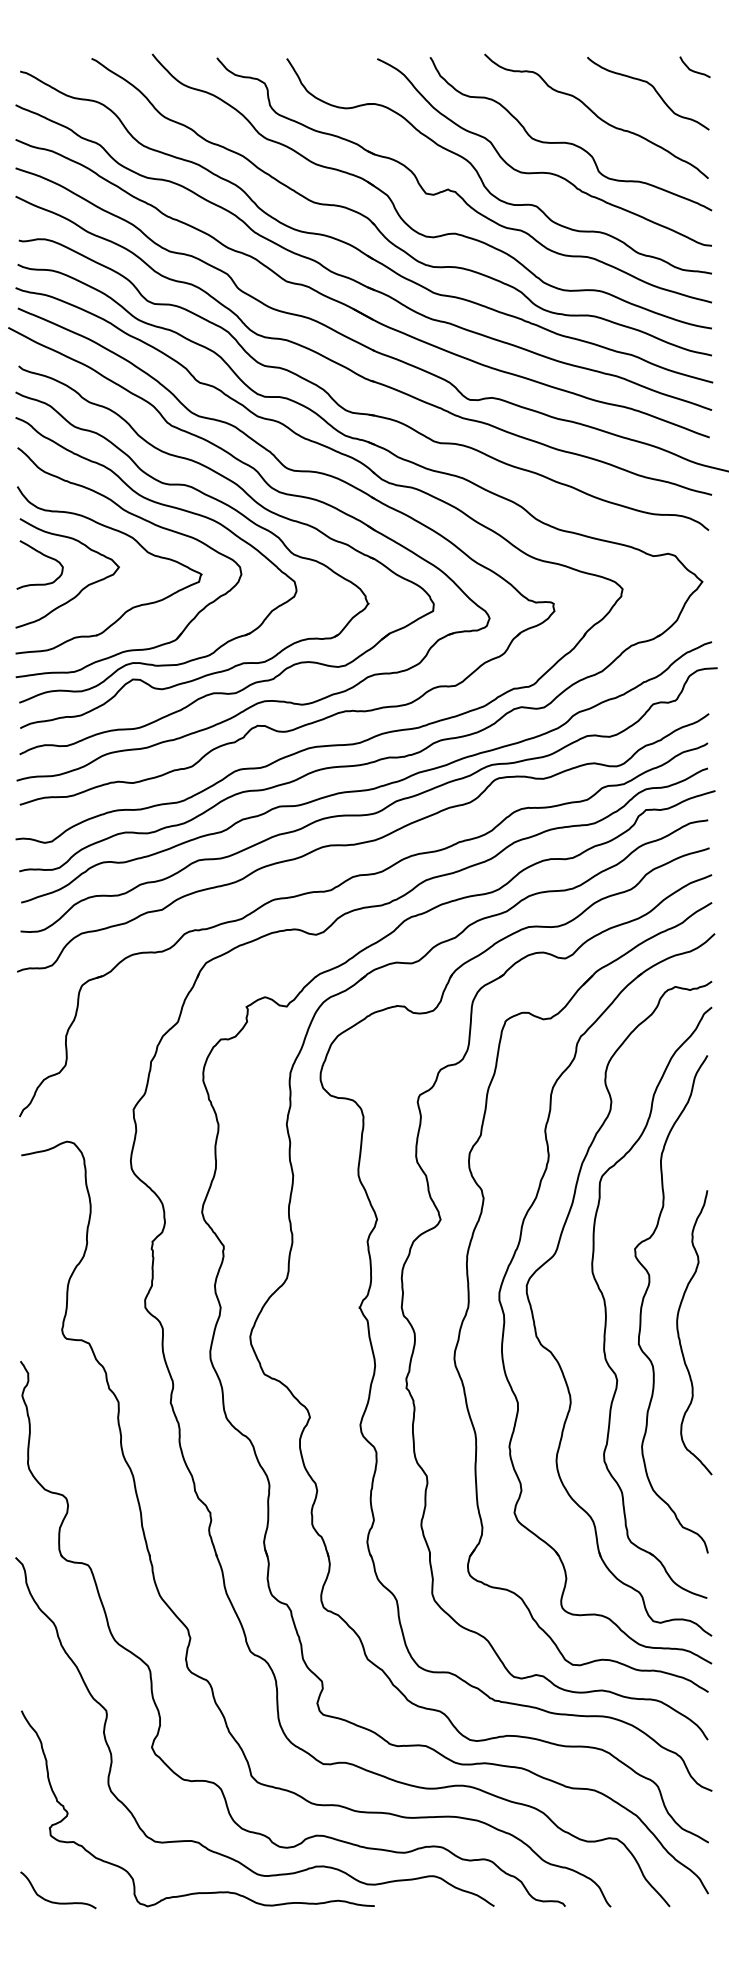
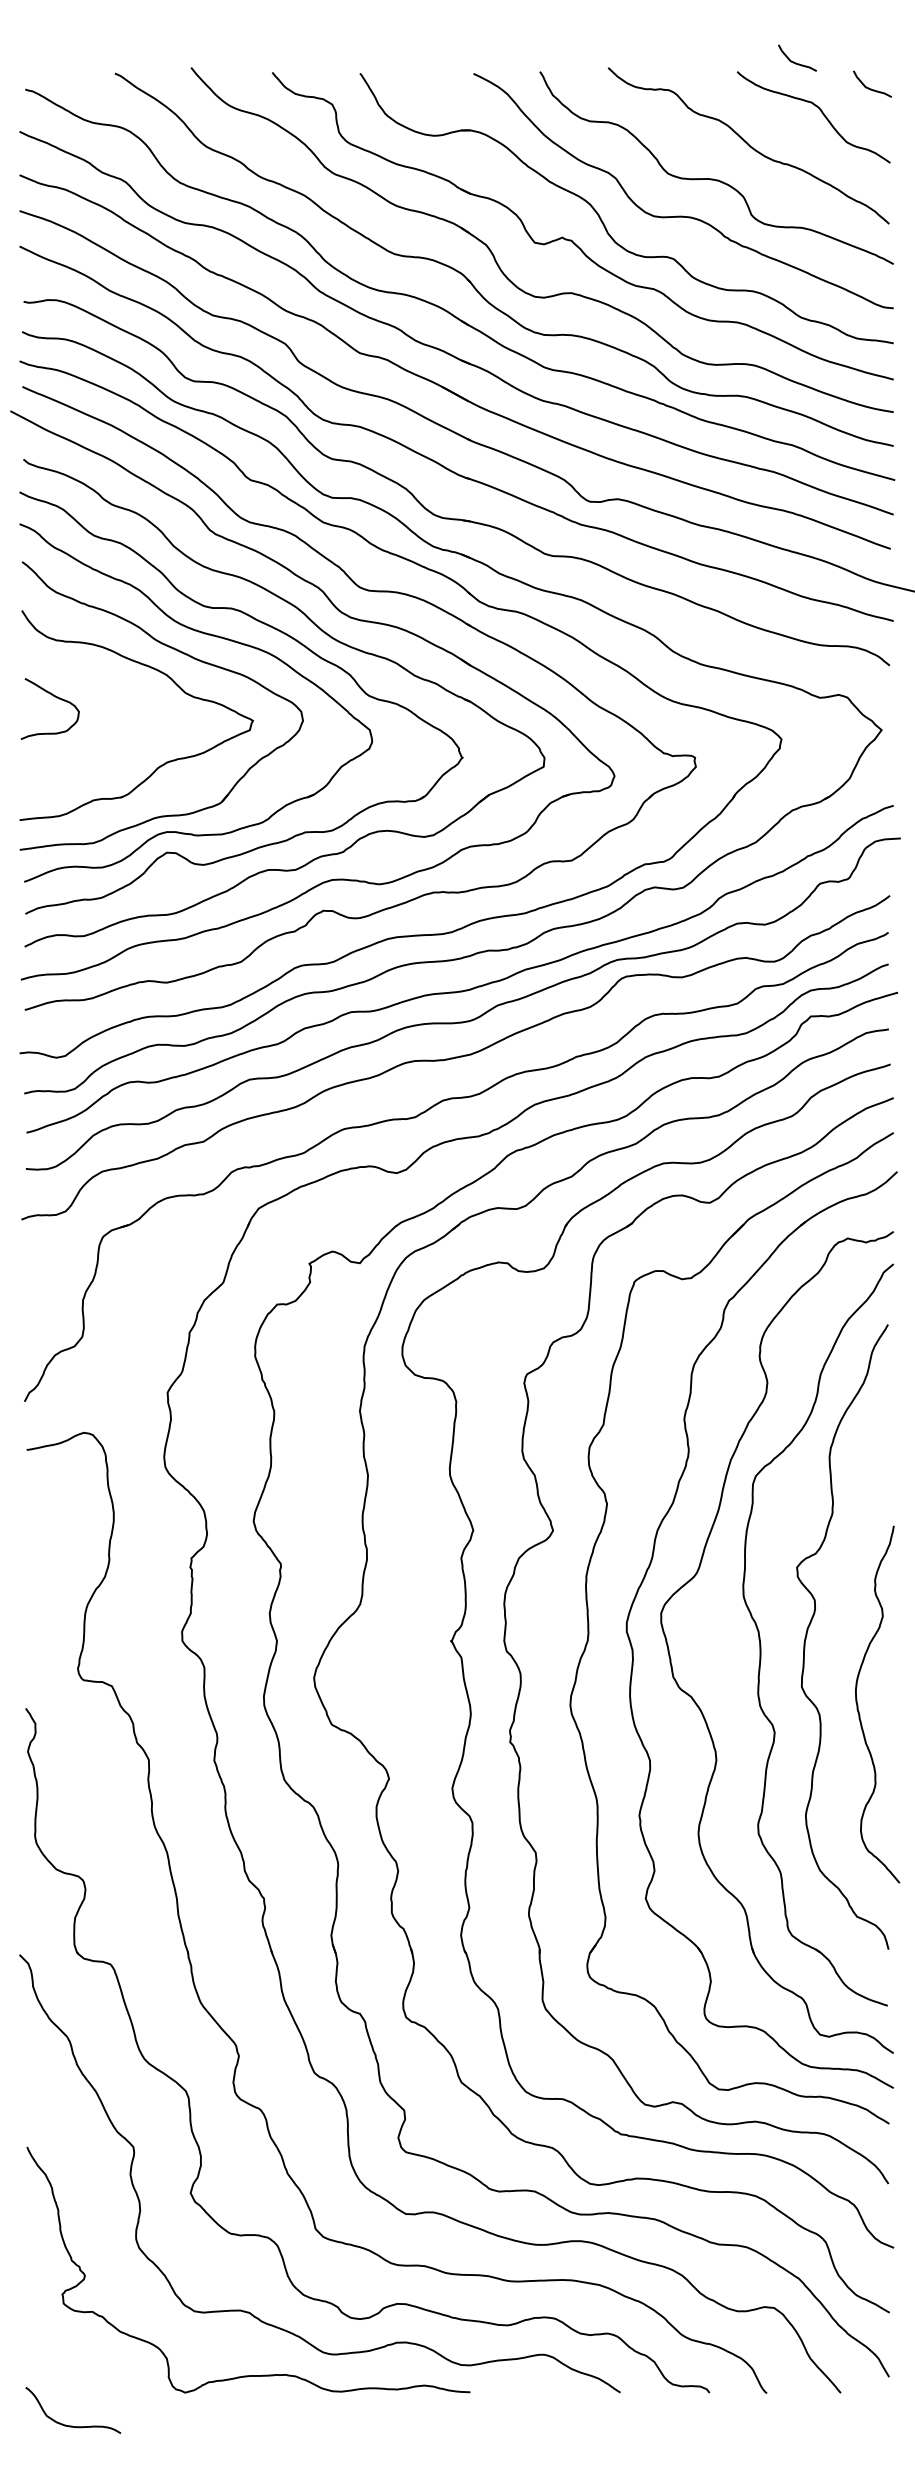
curve: (632, 49) -> (794, 61), added
curve: (82, 588) -> (103, 738), removed
curve: (679, 1333) -> (858, 1705), moved
curve: (57, 1902) -> (72, 2425), moved

